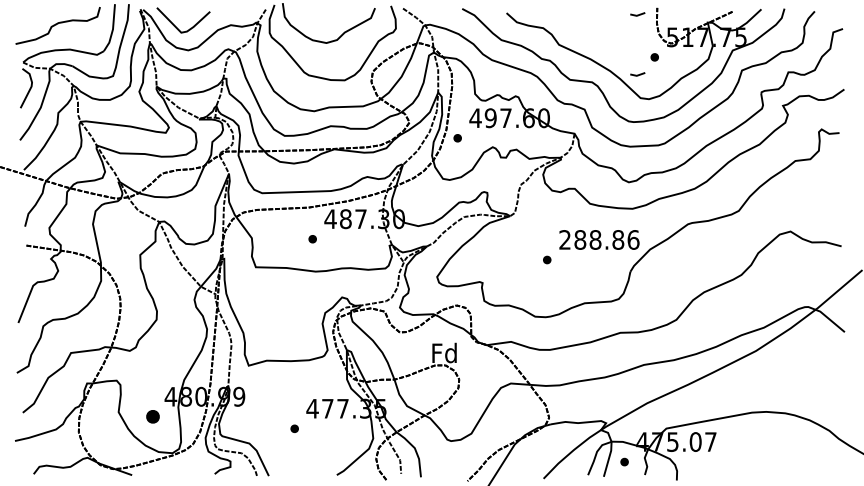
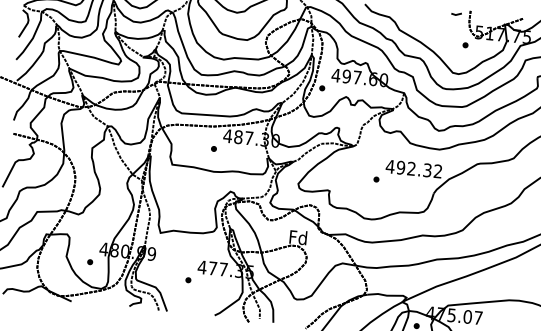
line: (637, 74) -> (452, 56), removed
text: (598, 239) -> (413, 168), 288.86 -> 492.32
part: (152, 416) -> (89, 261), size x0.62

